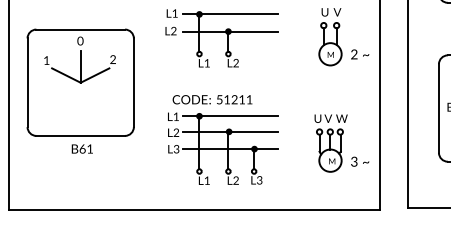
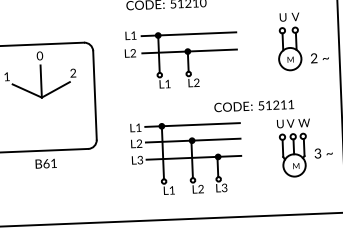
part: (221, 38) -> (181, 58), moved
text: (212, 99) -> (254, 105), moved
text: (360, 161) -> (324, 153), moved

